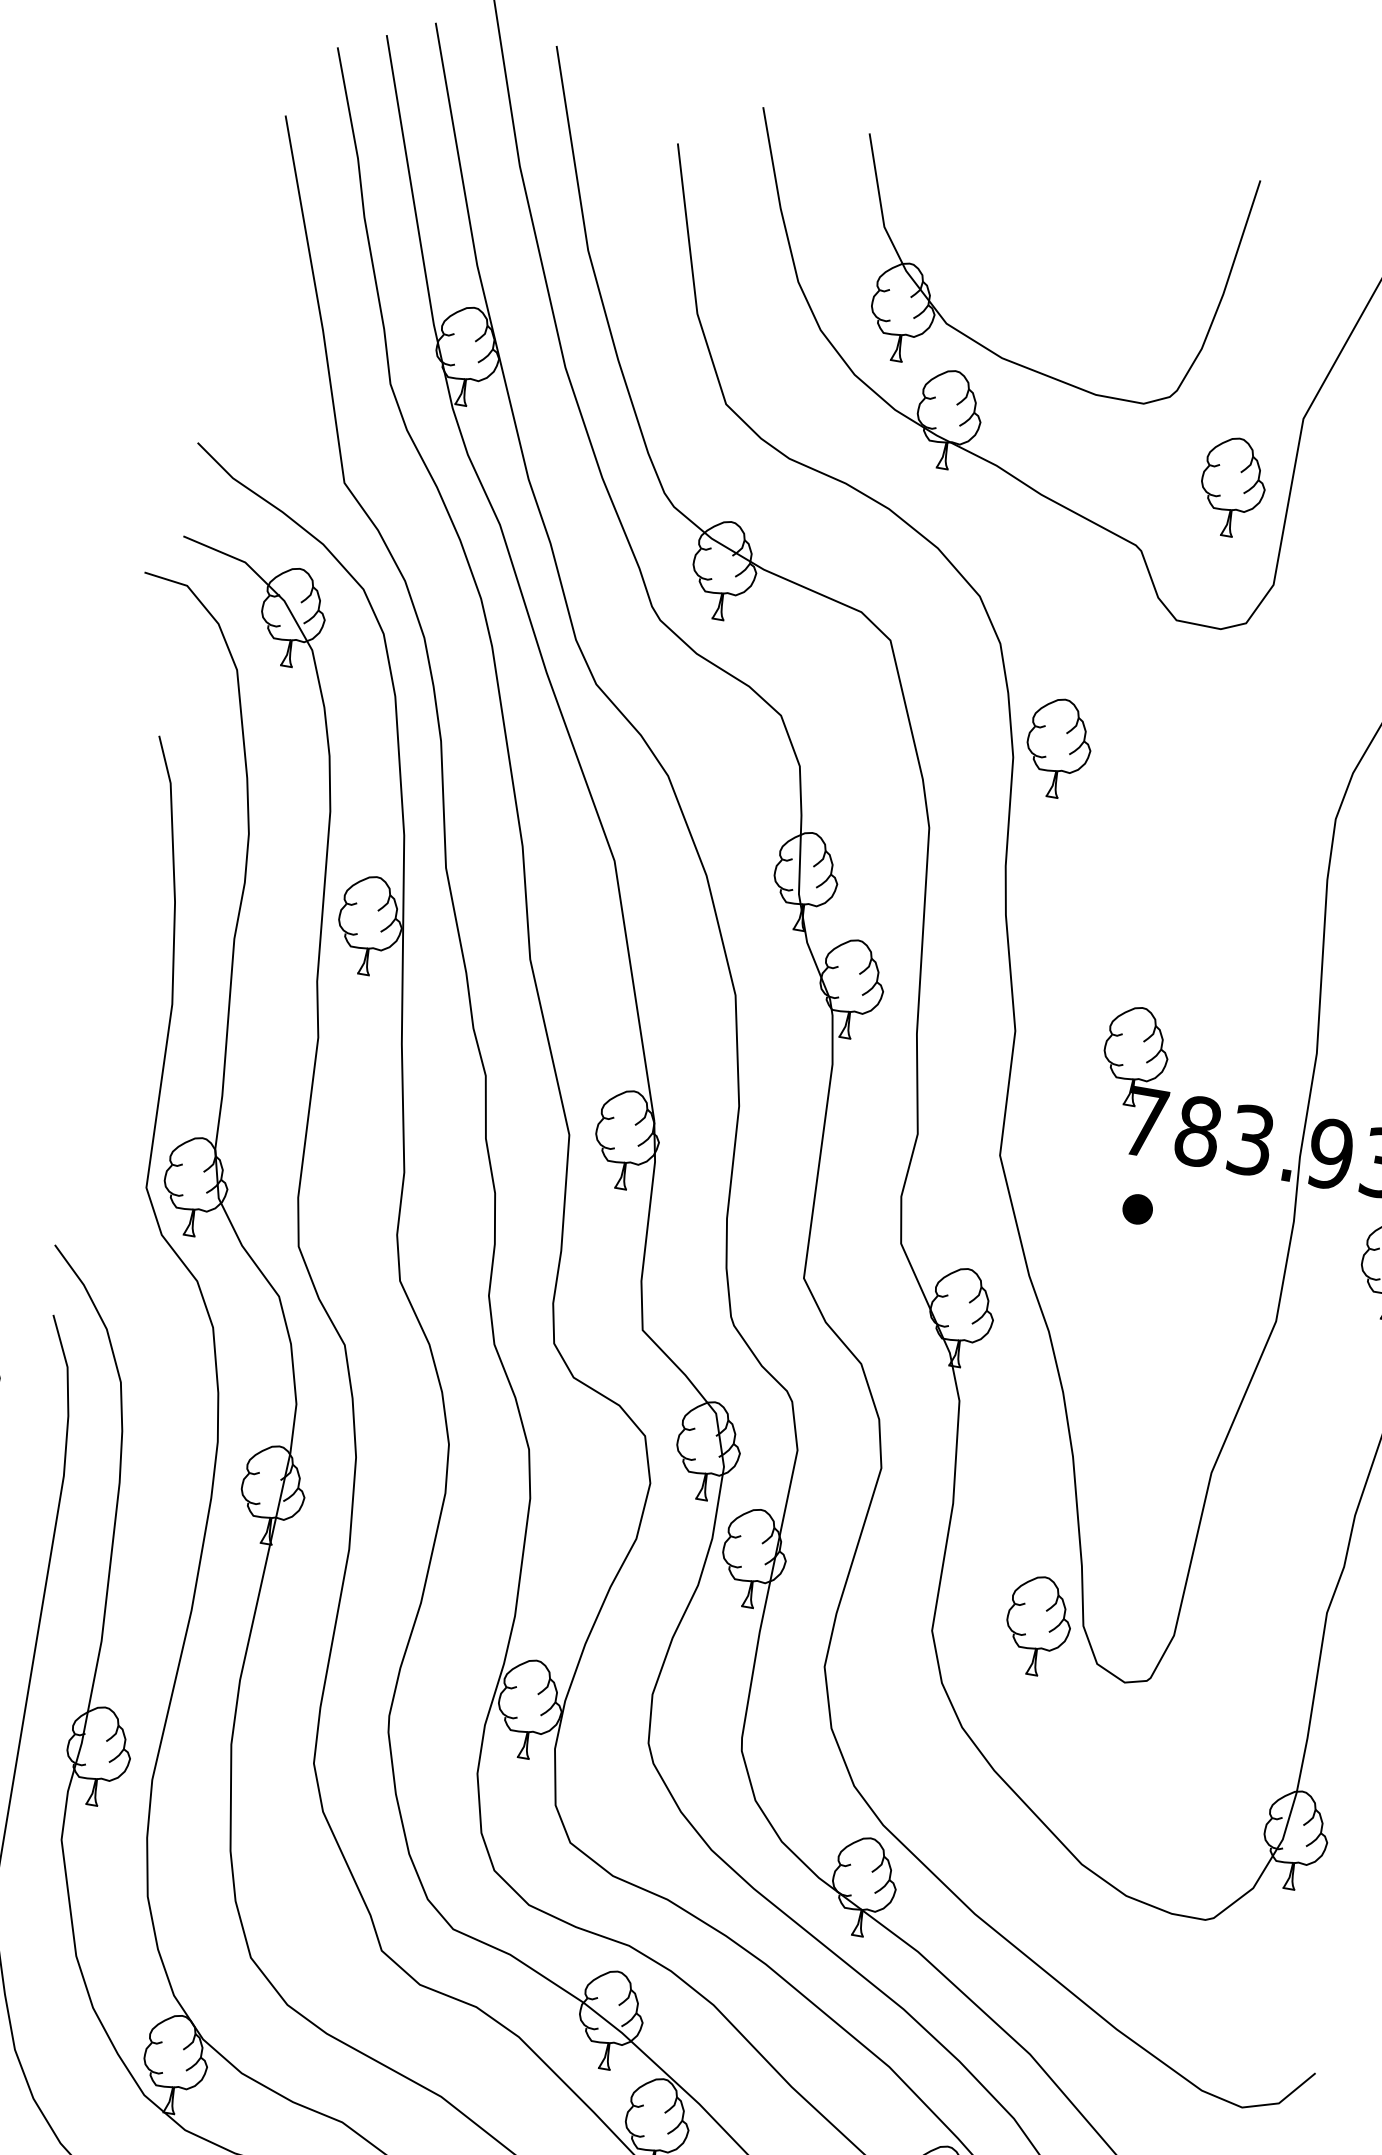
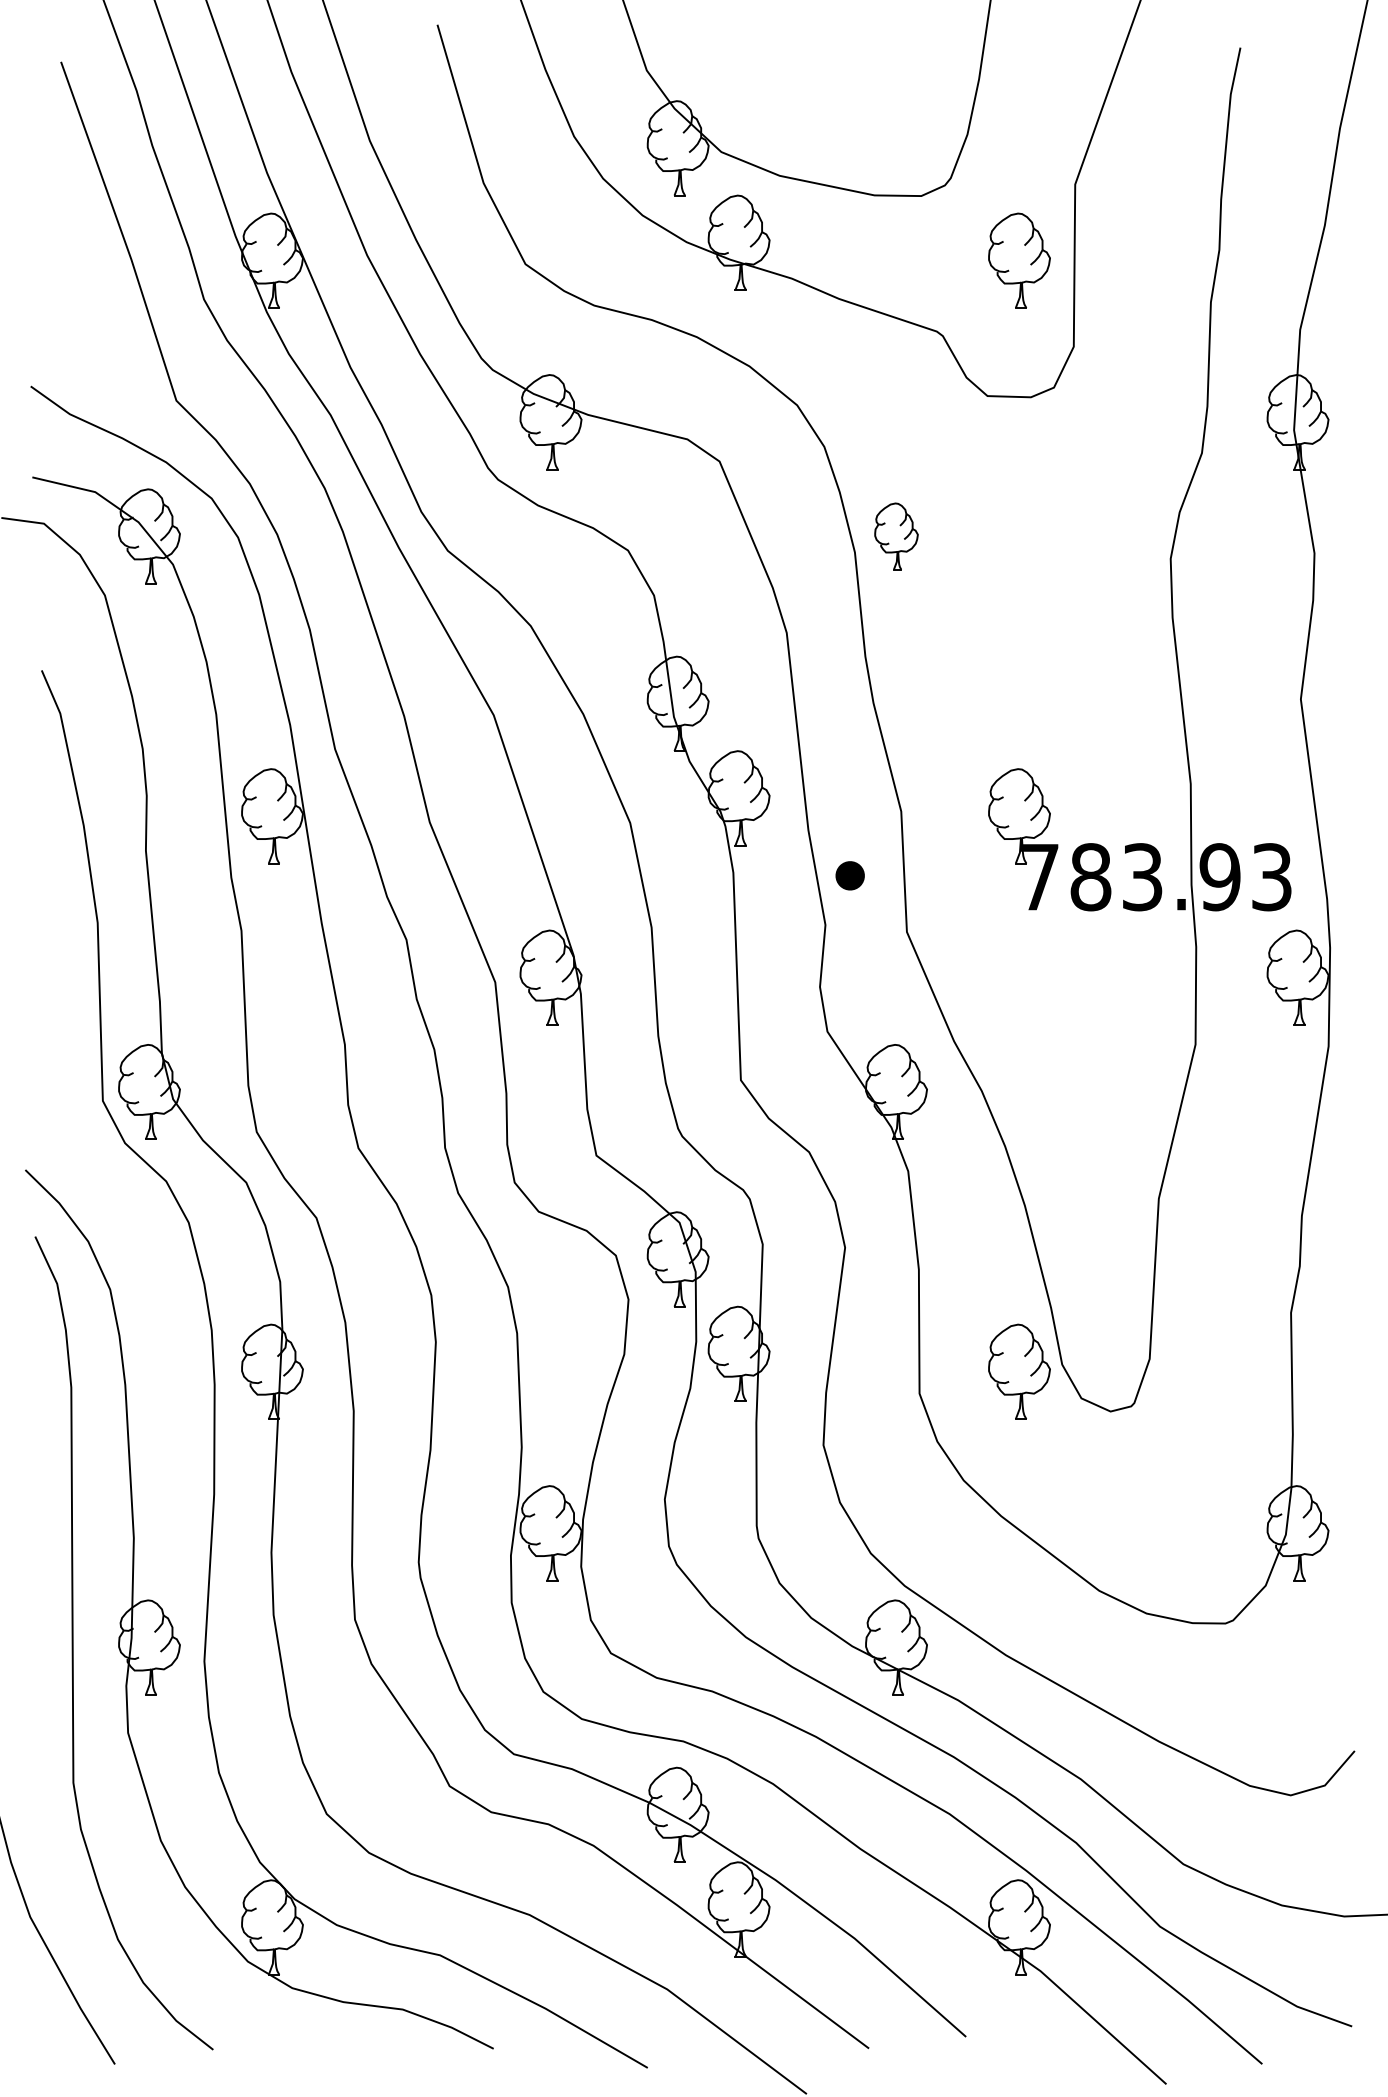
part: (1058, 748) -> (896, 536), size x0.7
part: (1137, 1208) -> (849, 875), moved

